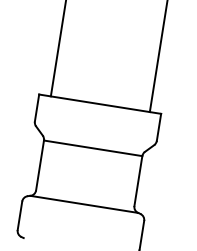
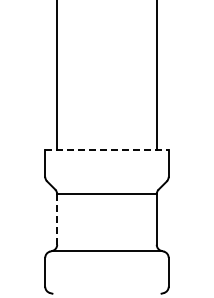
line: (99, 104) -> (106, 149), solid -> dashed
line: (40, 165) -> (57, 219), solid -> dashed

